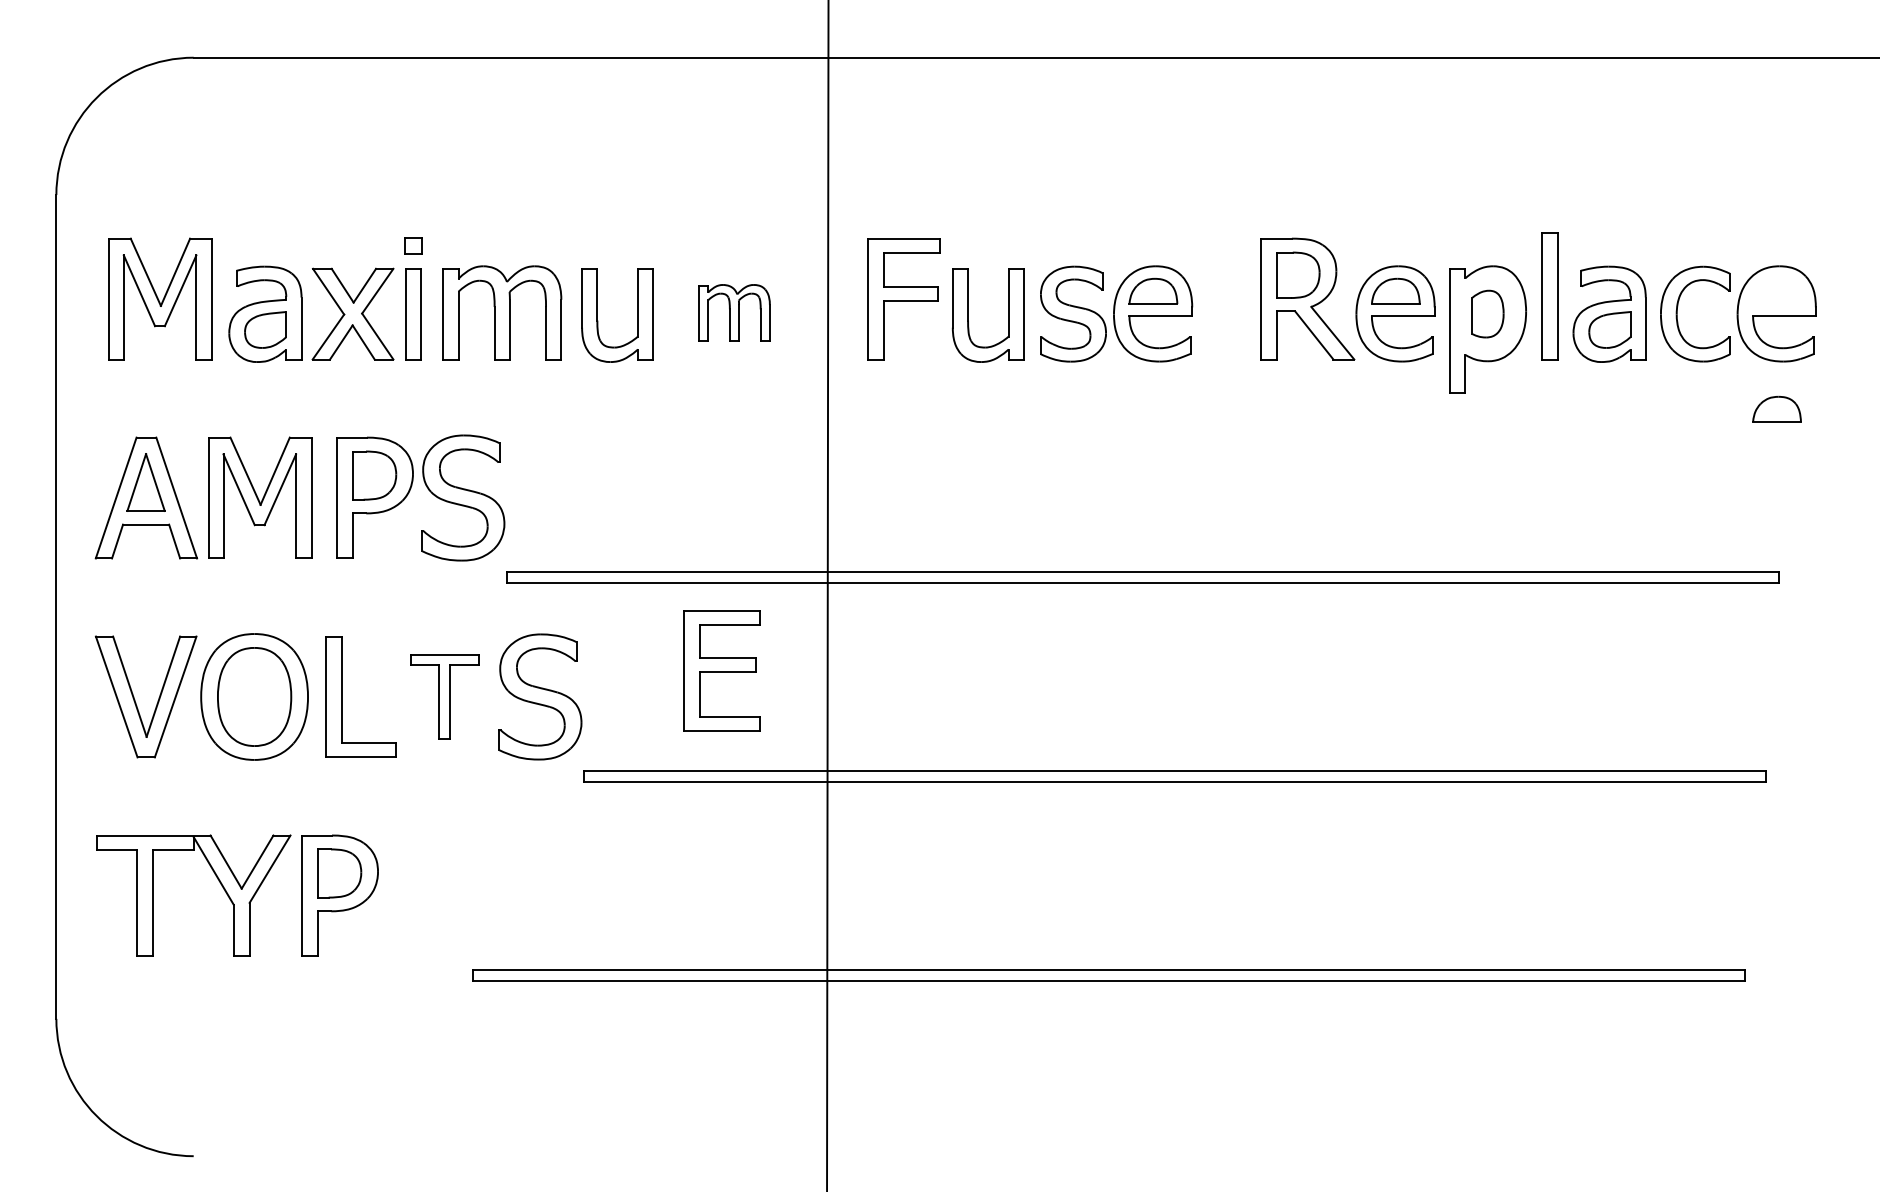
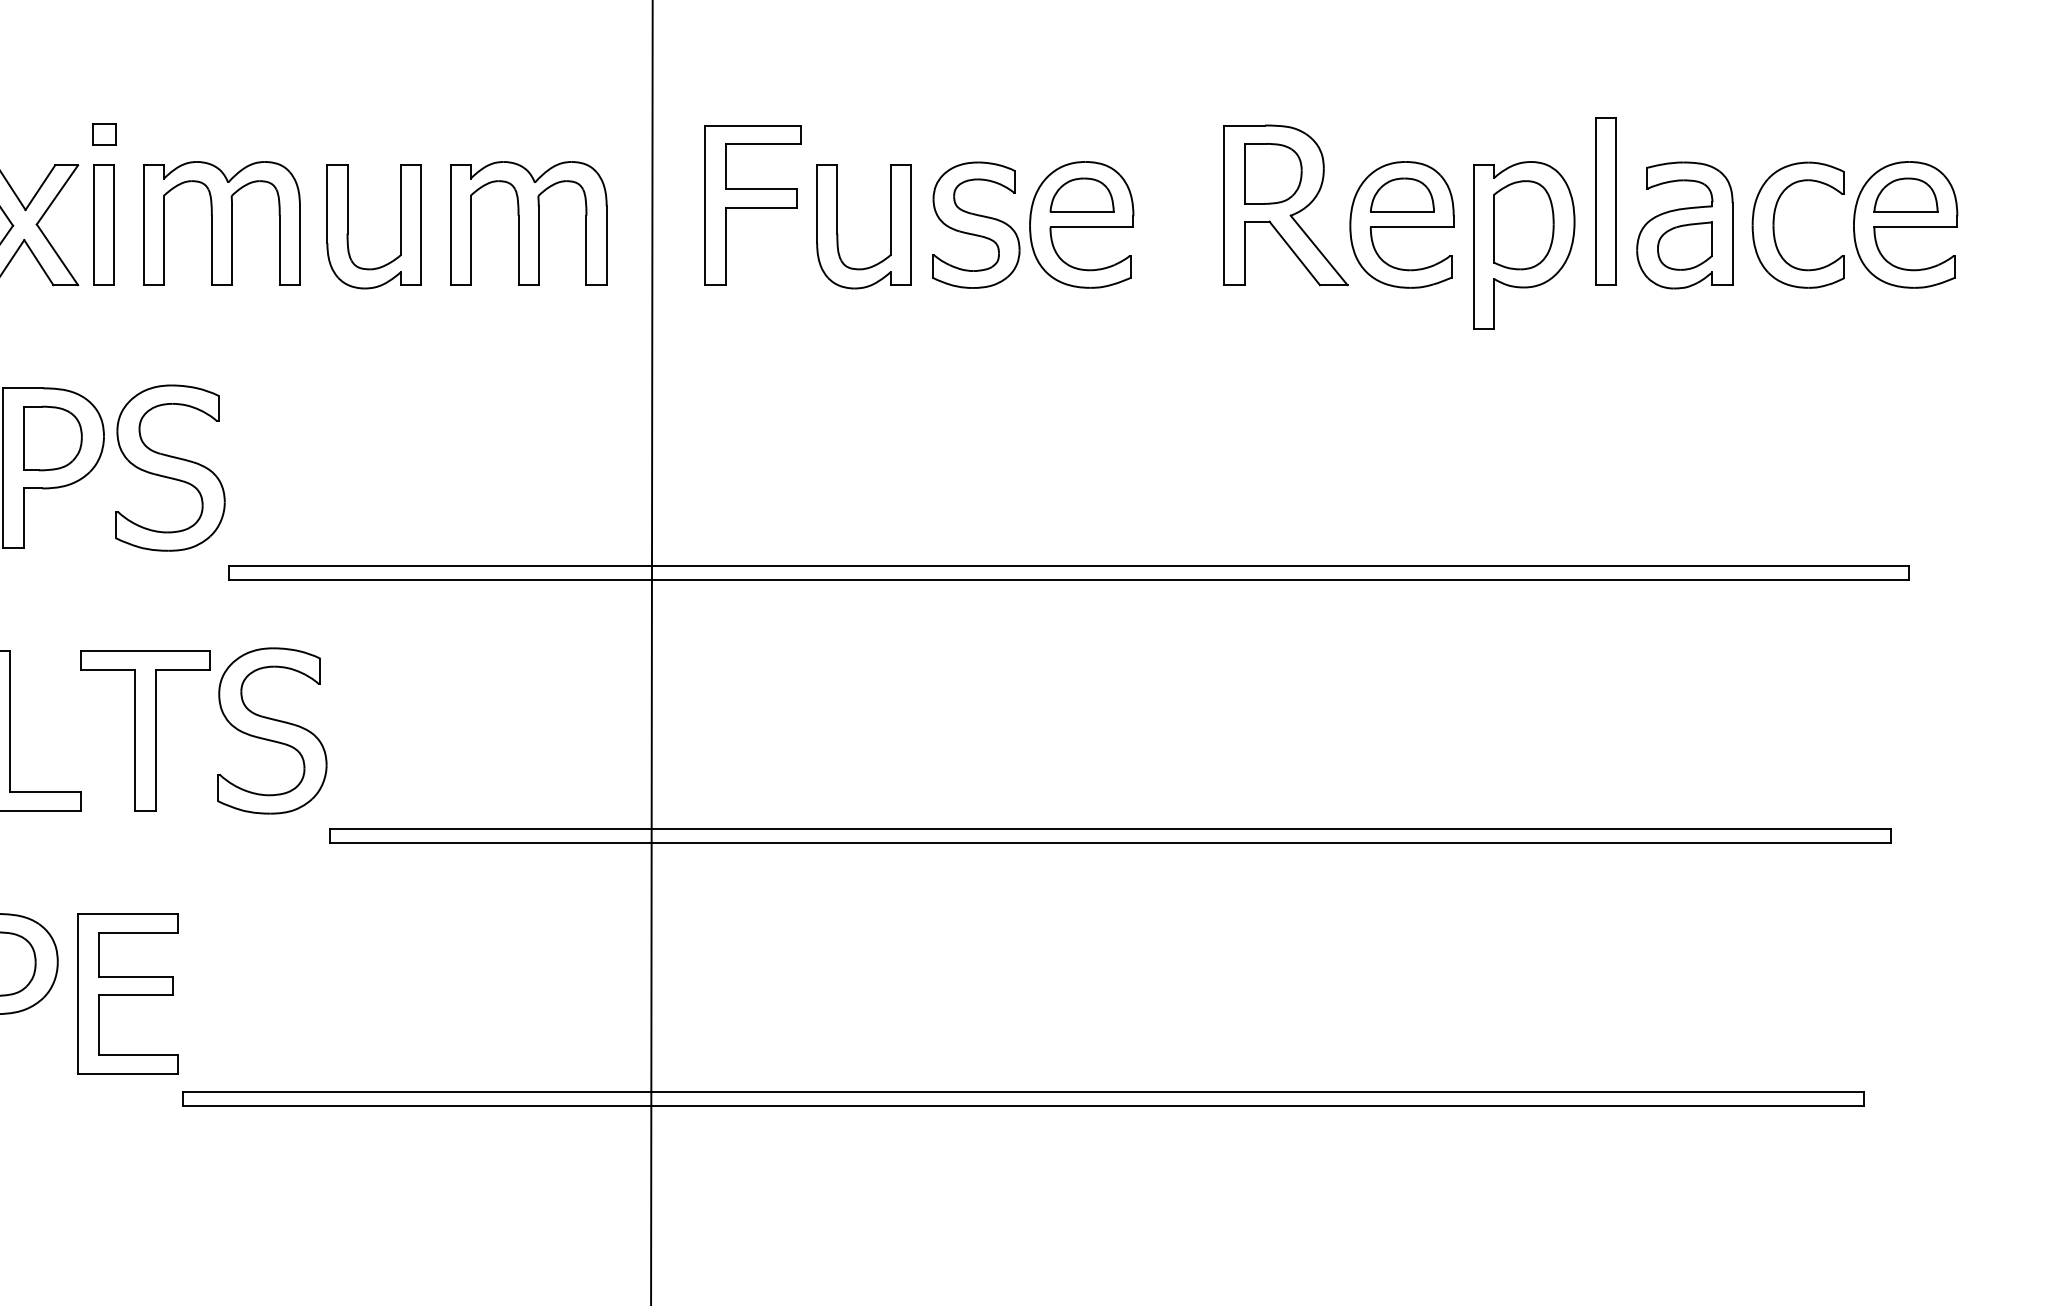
part: (734, 312) -> (528, 223), size x1.67
part: (1487, 313) -> (1523, 224), size x1.43
part: (1776, 408) -> (1905, 193), moved
part: (721, 670) -> (127, 993), moved
part: (444, 696) -> (145, 730), size x1.43

